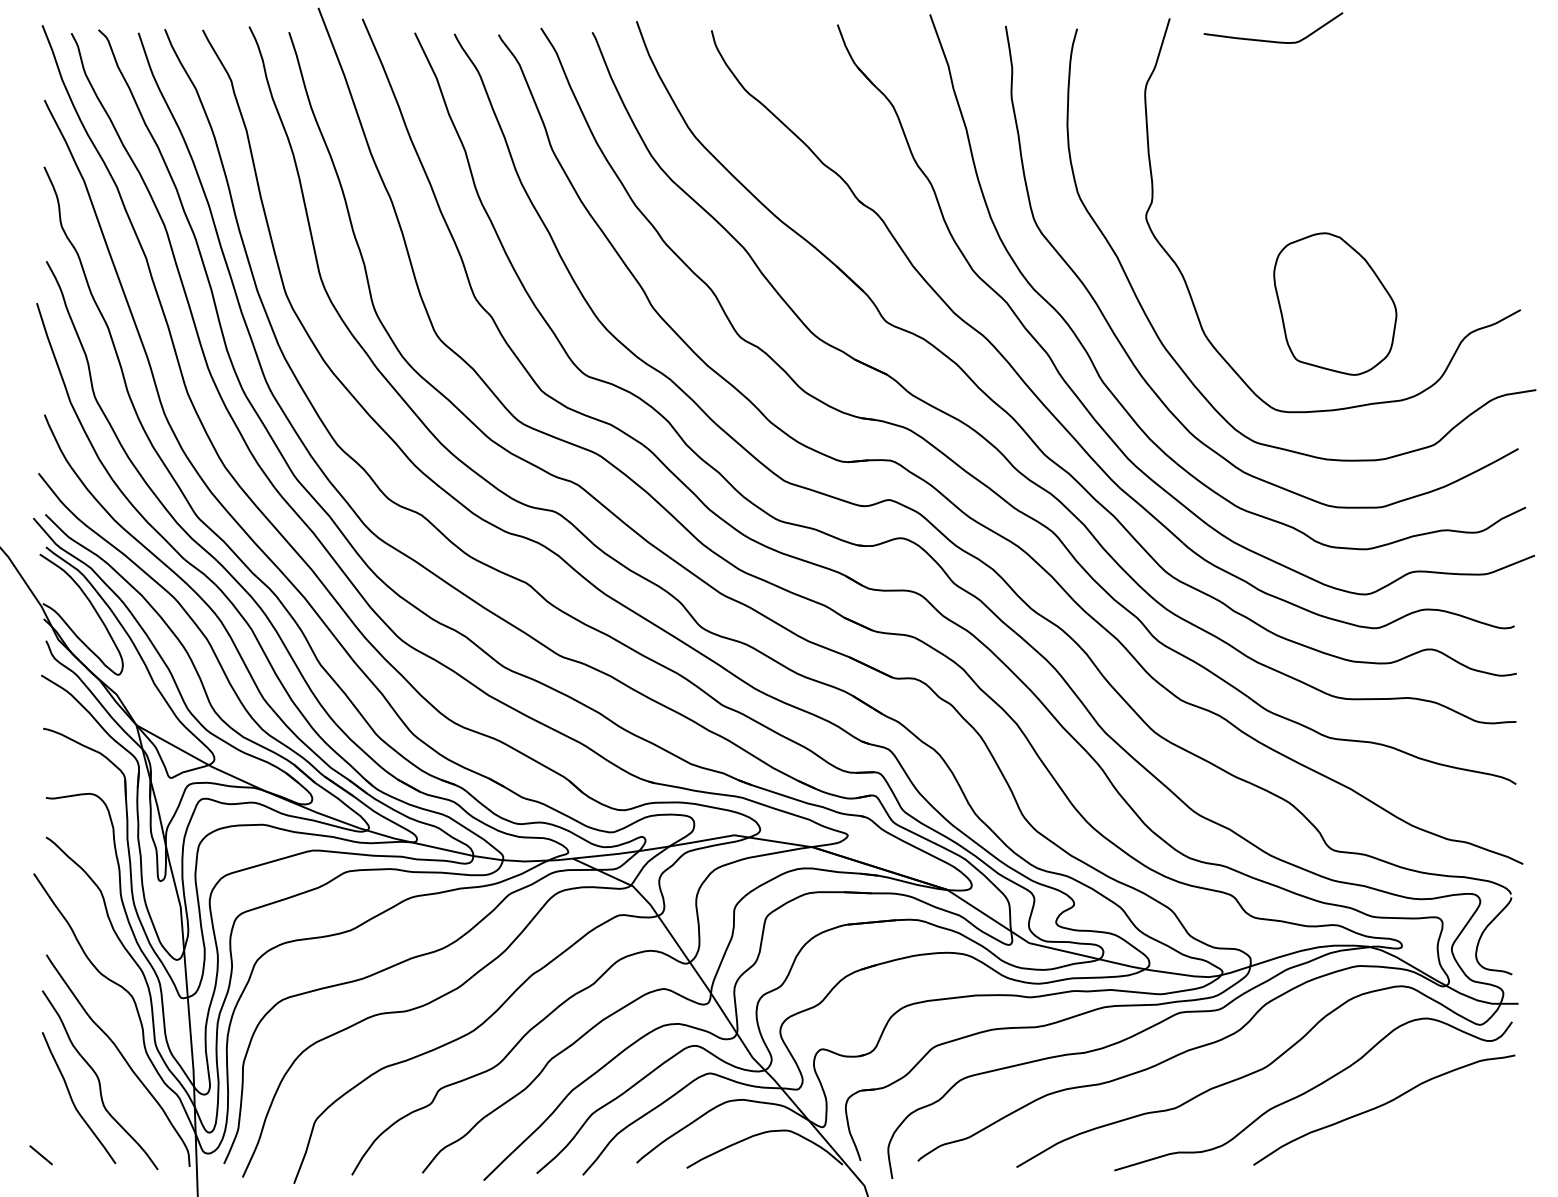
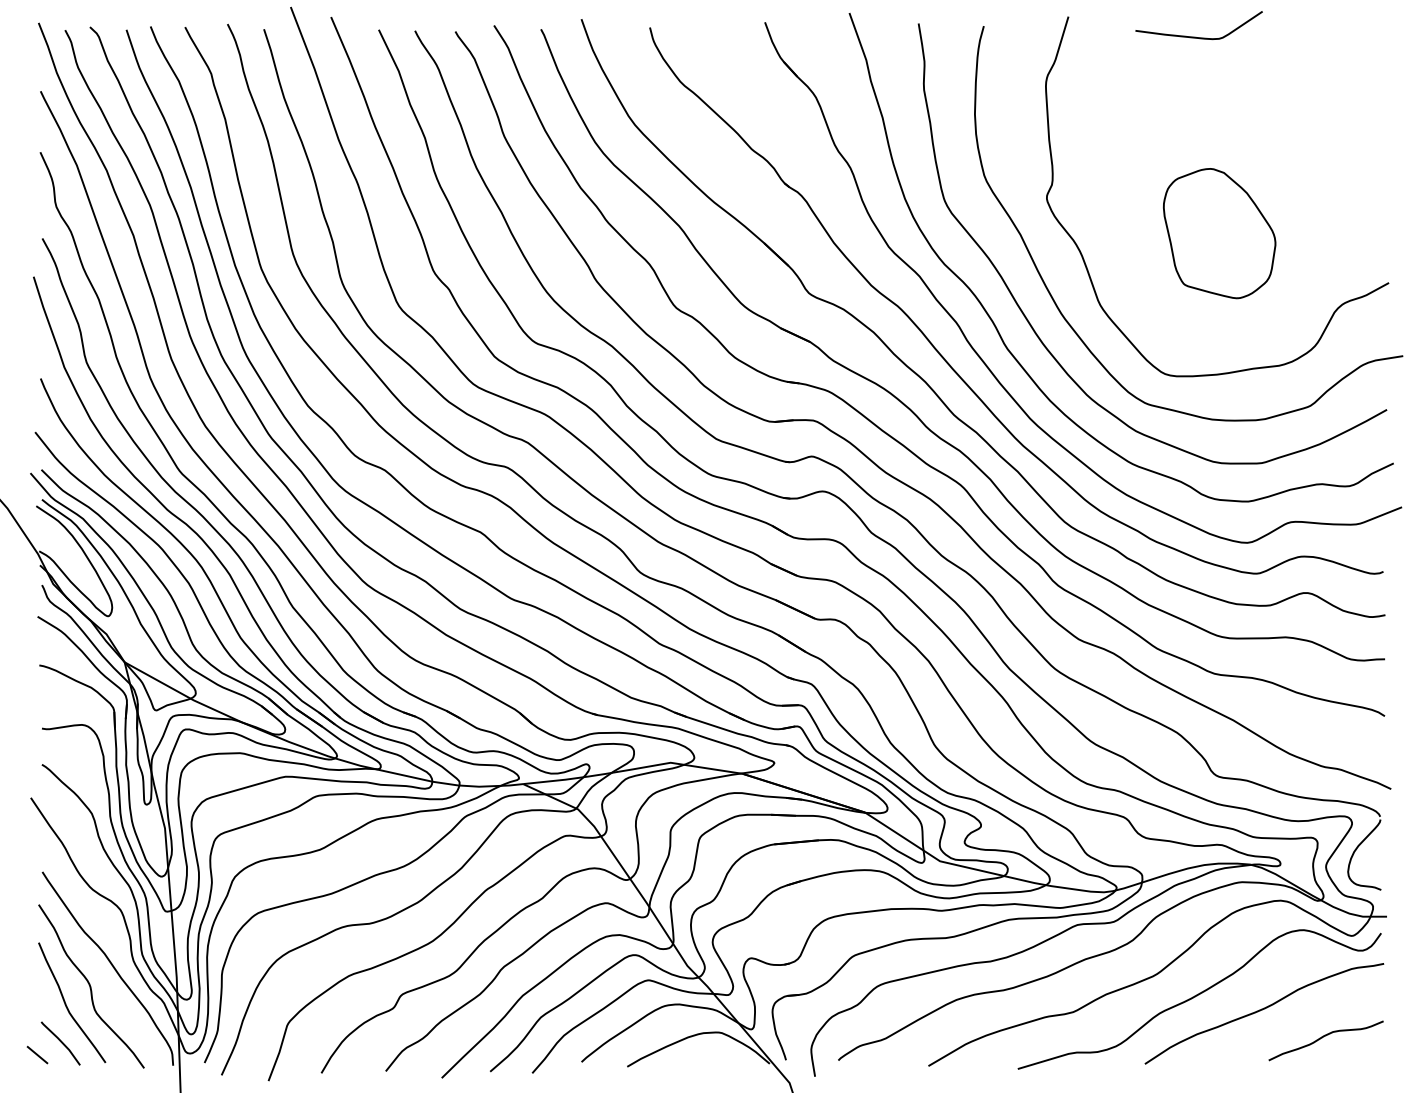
curve: (1269, 40) -> (1195, 36), moved
part: (1335, 303) -> (1219, 233), moved
curve: (1449, 1136) -> (1323, 1037), added
line: (66, 1141) -> (60, 1042), added

